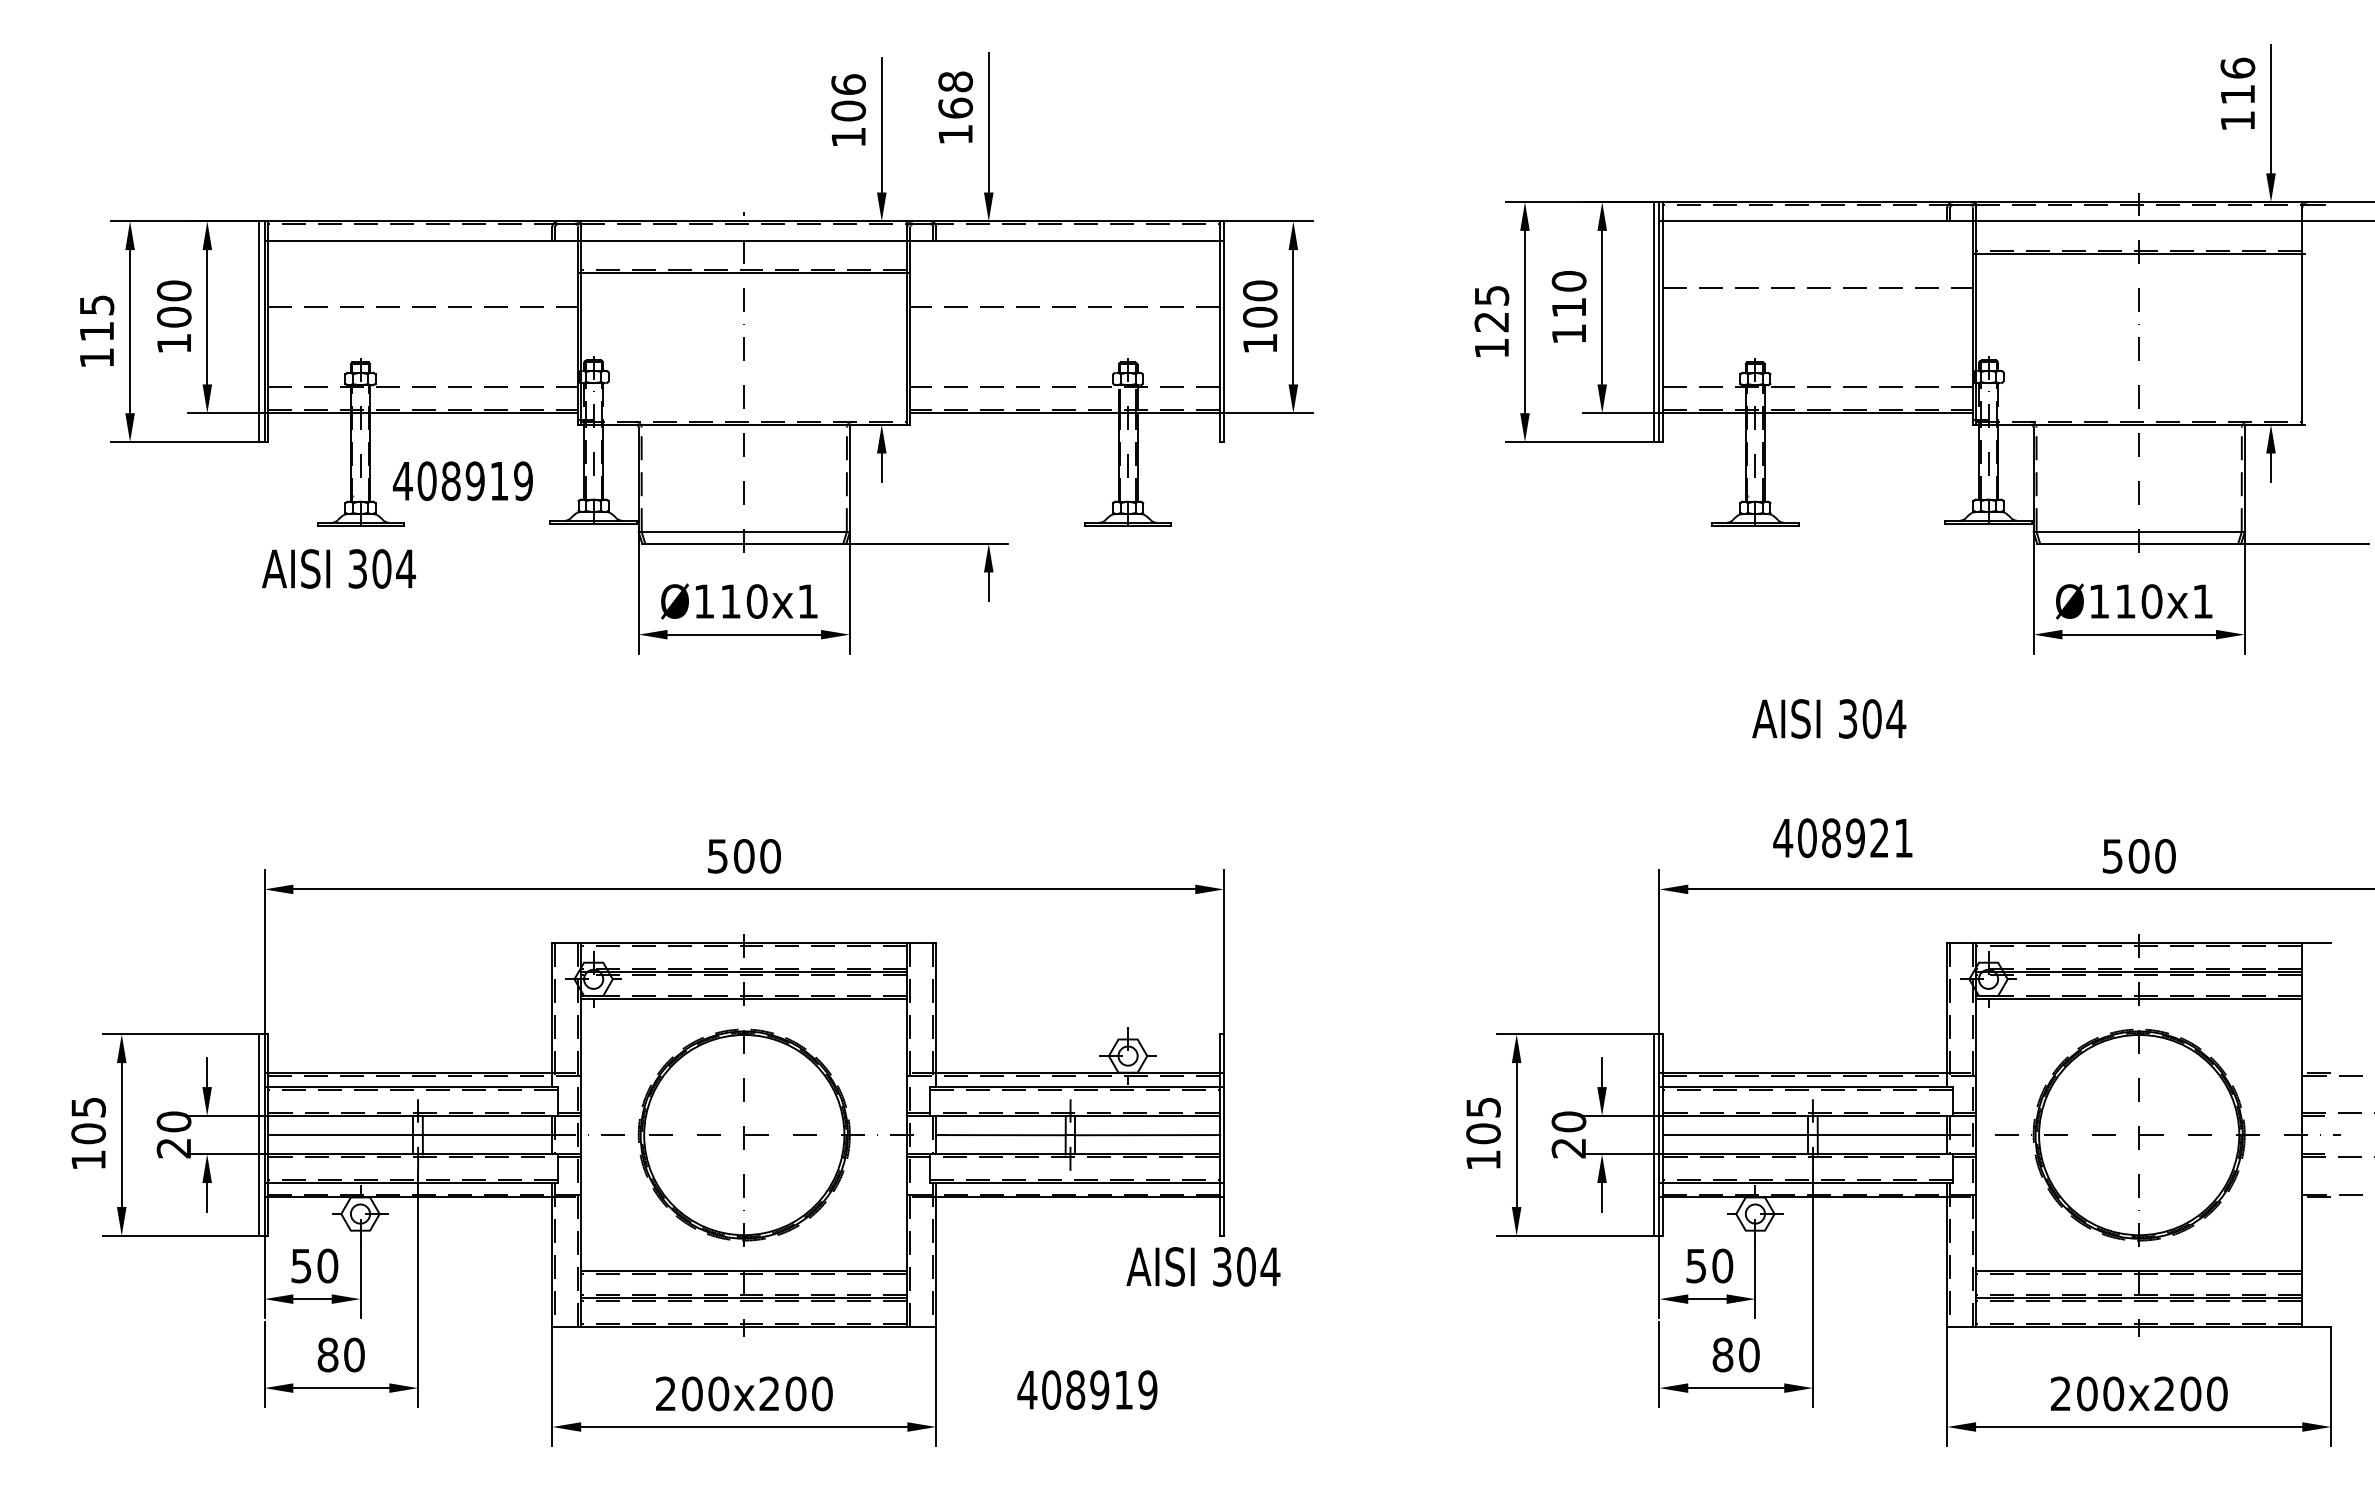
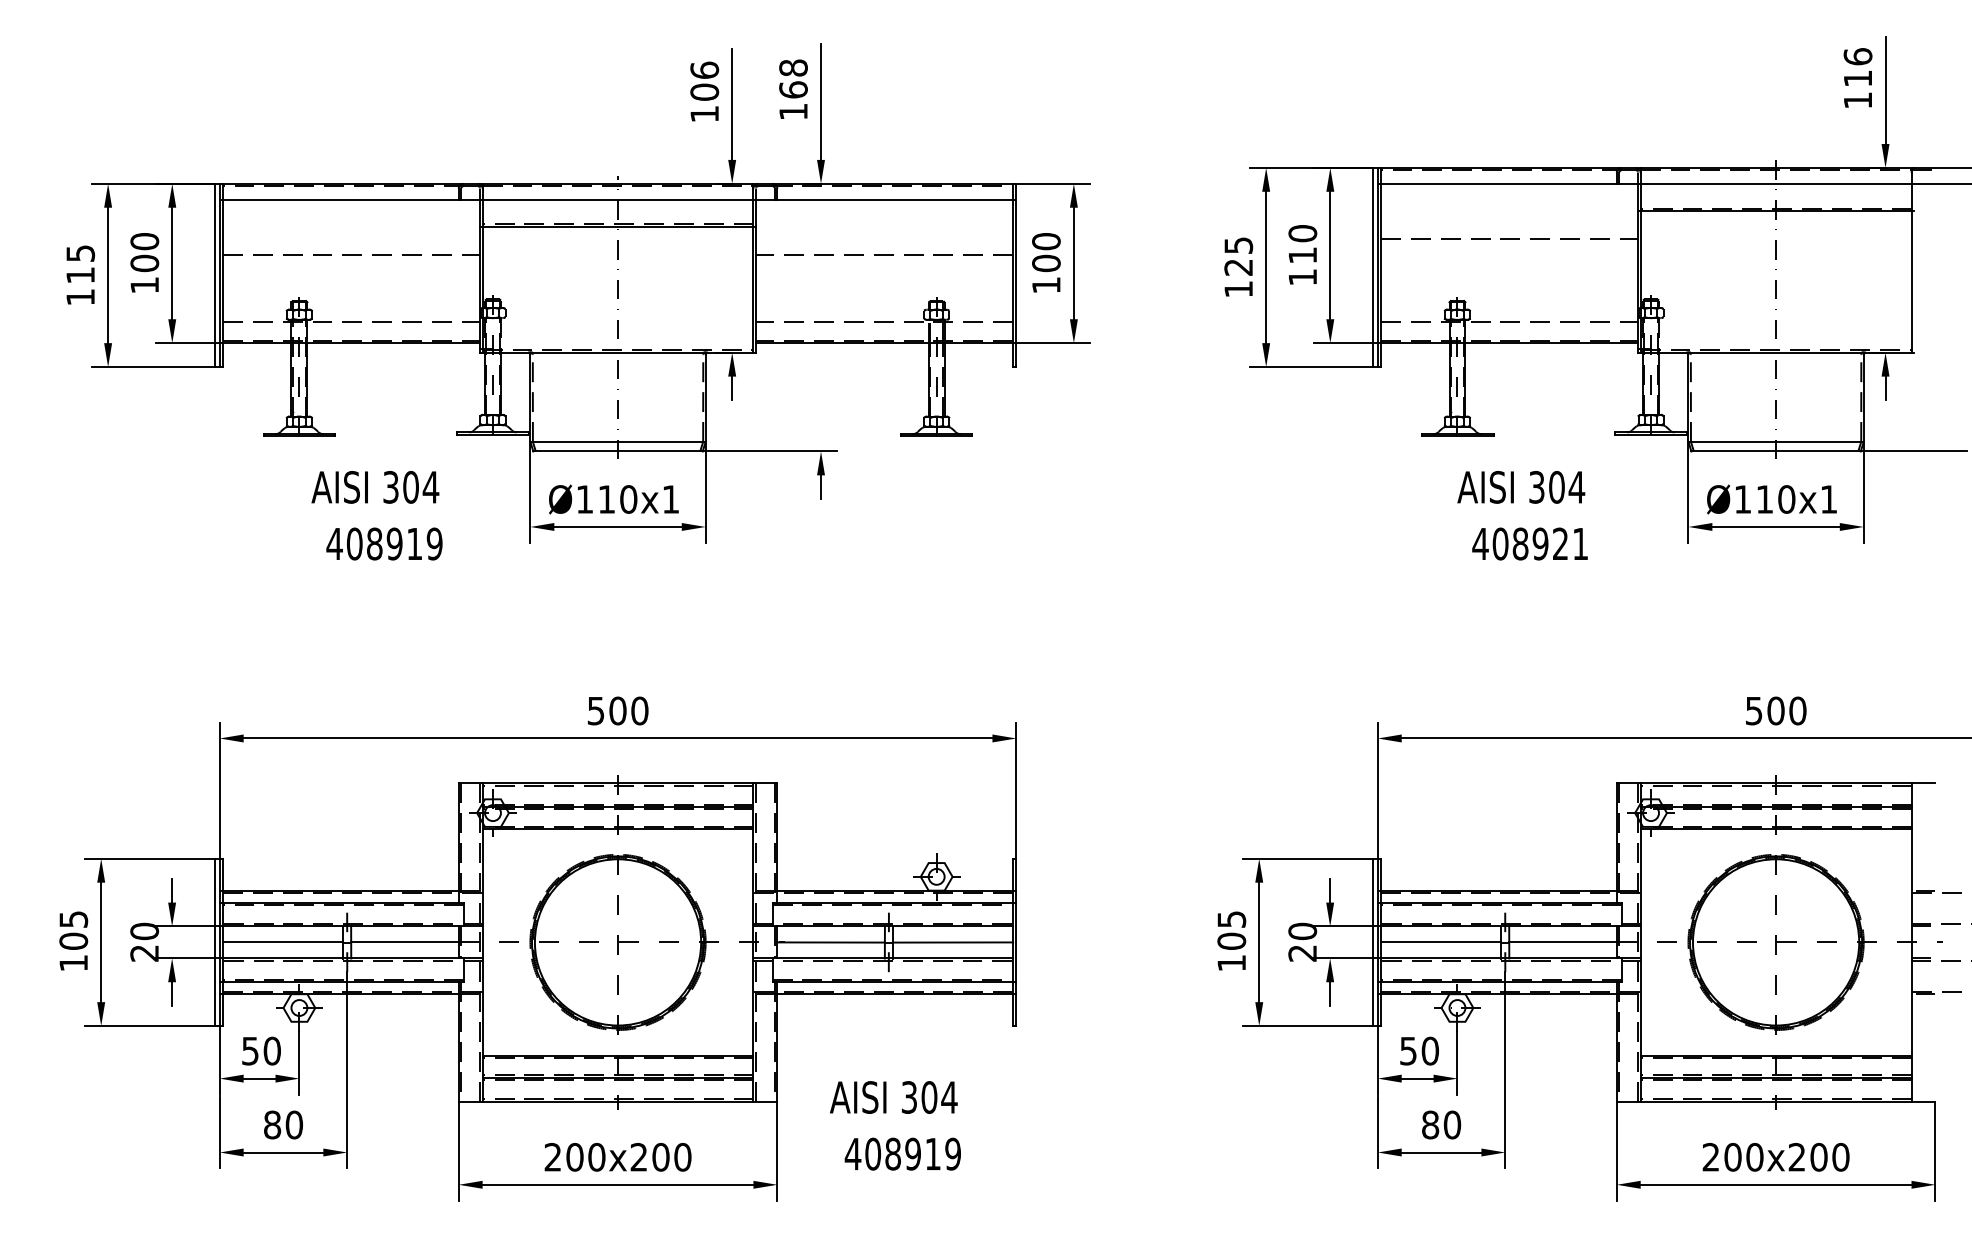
text: (462, 481) -> (384, 544), moved
text: (338, 568) -> (374, 486), moved
text: (1829, 718) -> (1521, 486), moved
text: (1842, 838) -> (1529, 544), moved
text: (1203, 1266) -> (893, 1097), moved

